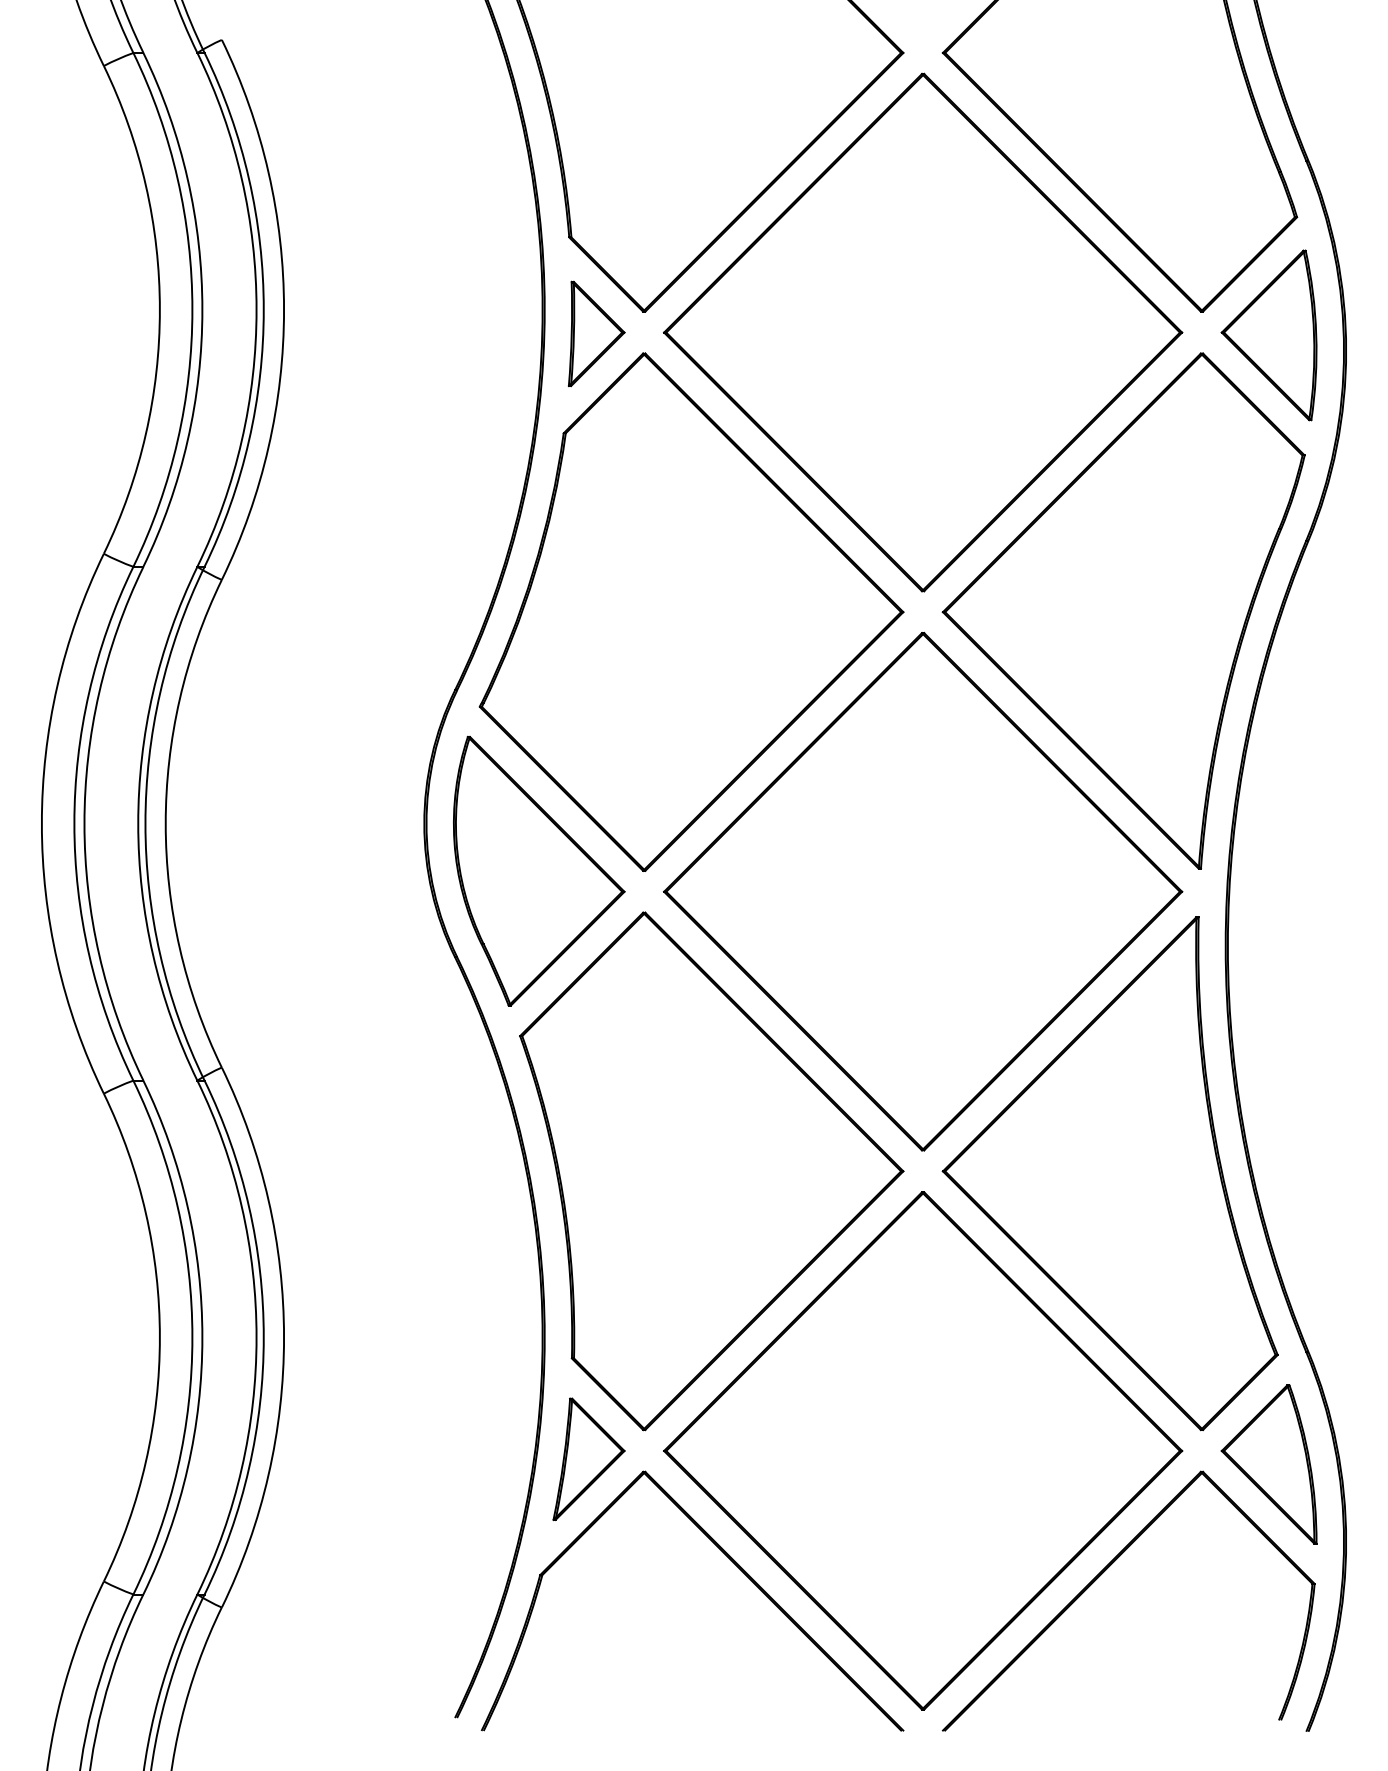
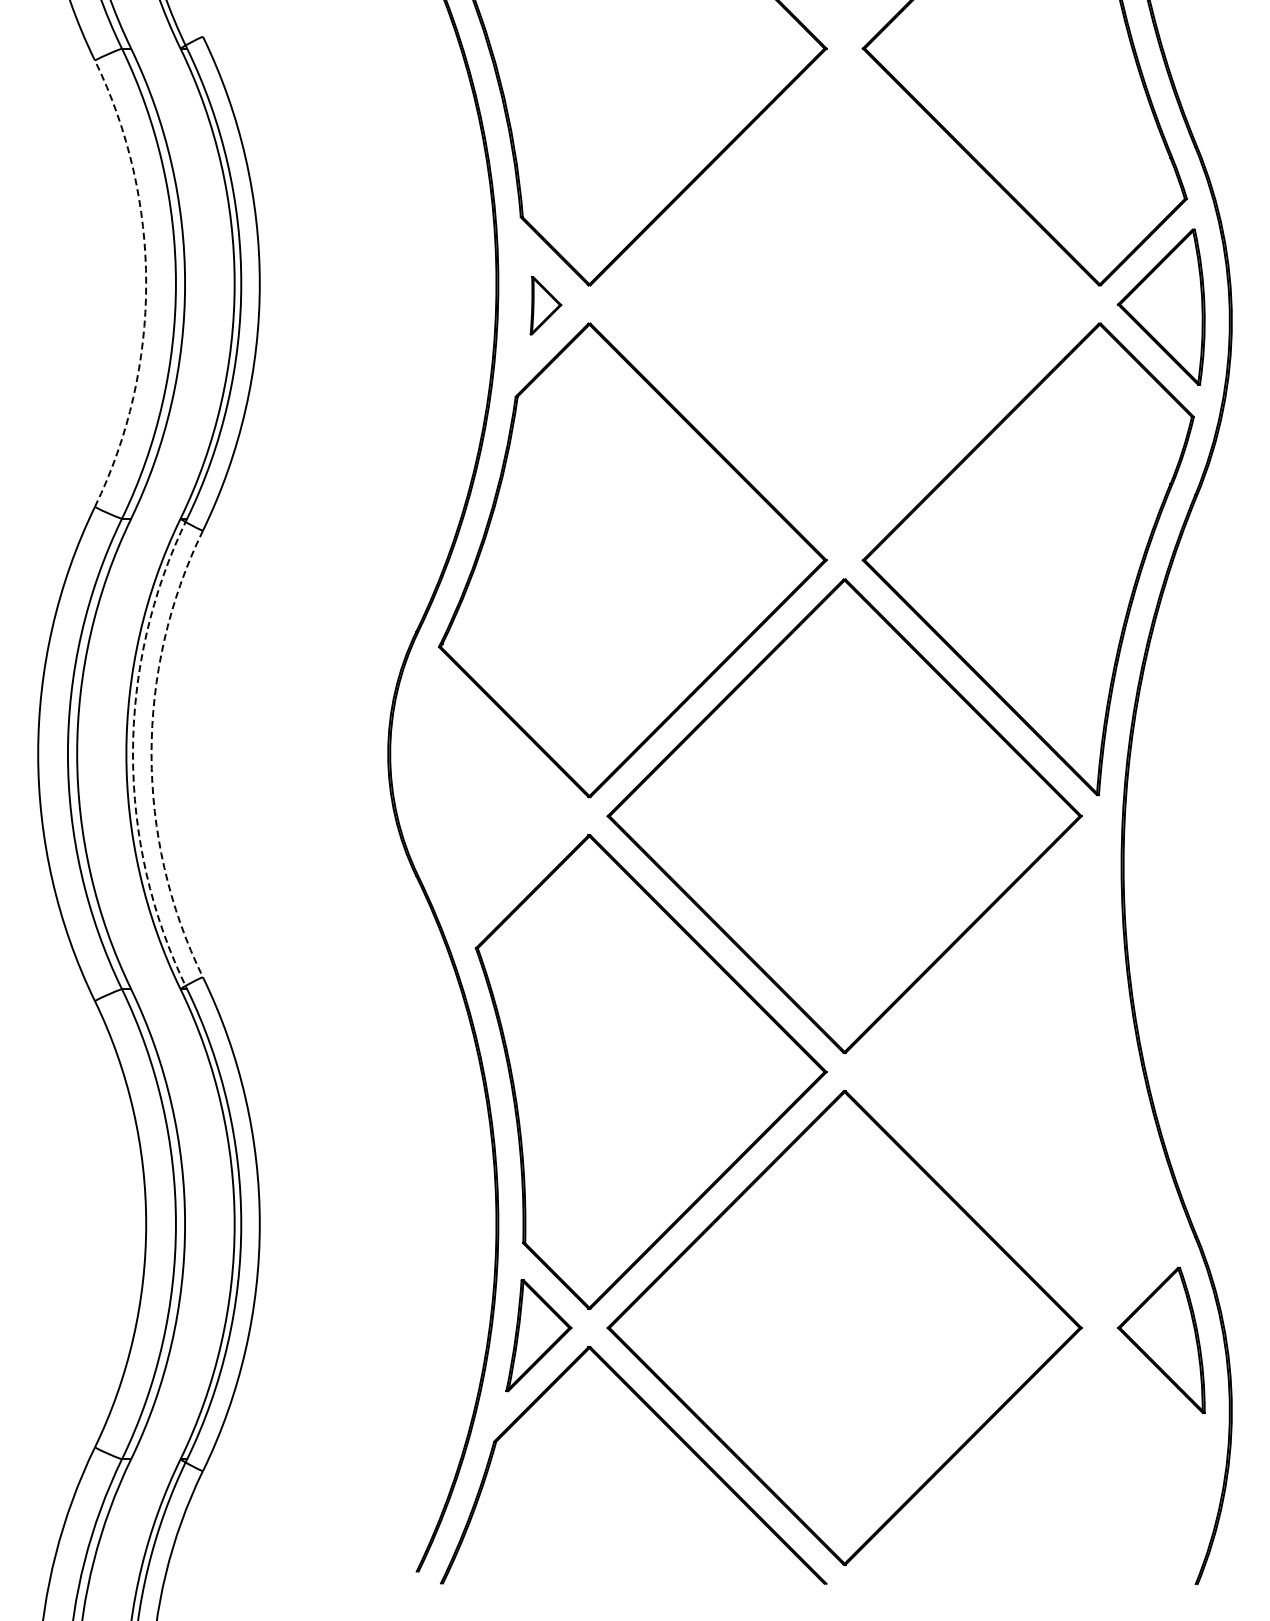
arc: (160, 309) -> (146, 283), solid -> dashed
part: (922, 332) -> (844, 304), removed
part: (596, 333) -> (545, 305), size x0.6
arc: (144, 824) -> (132, 754), solid -> dashed
arc: (165, 824) -> (151, 754), solid -> dashed
part: (539, 871) -> (493, 797), removed
part: (1109, 1172) -> (1015, 1073), removed
part: (1102, 1574) -> (1008, 1441), removed

